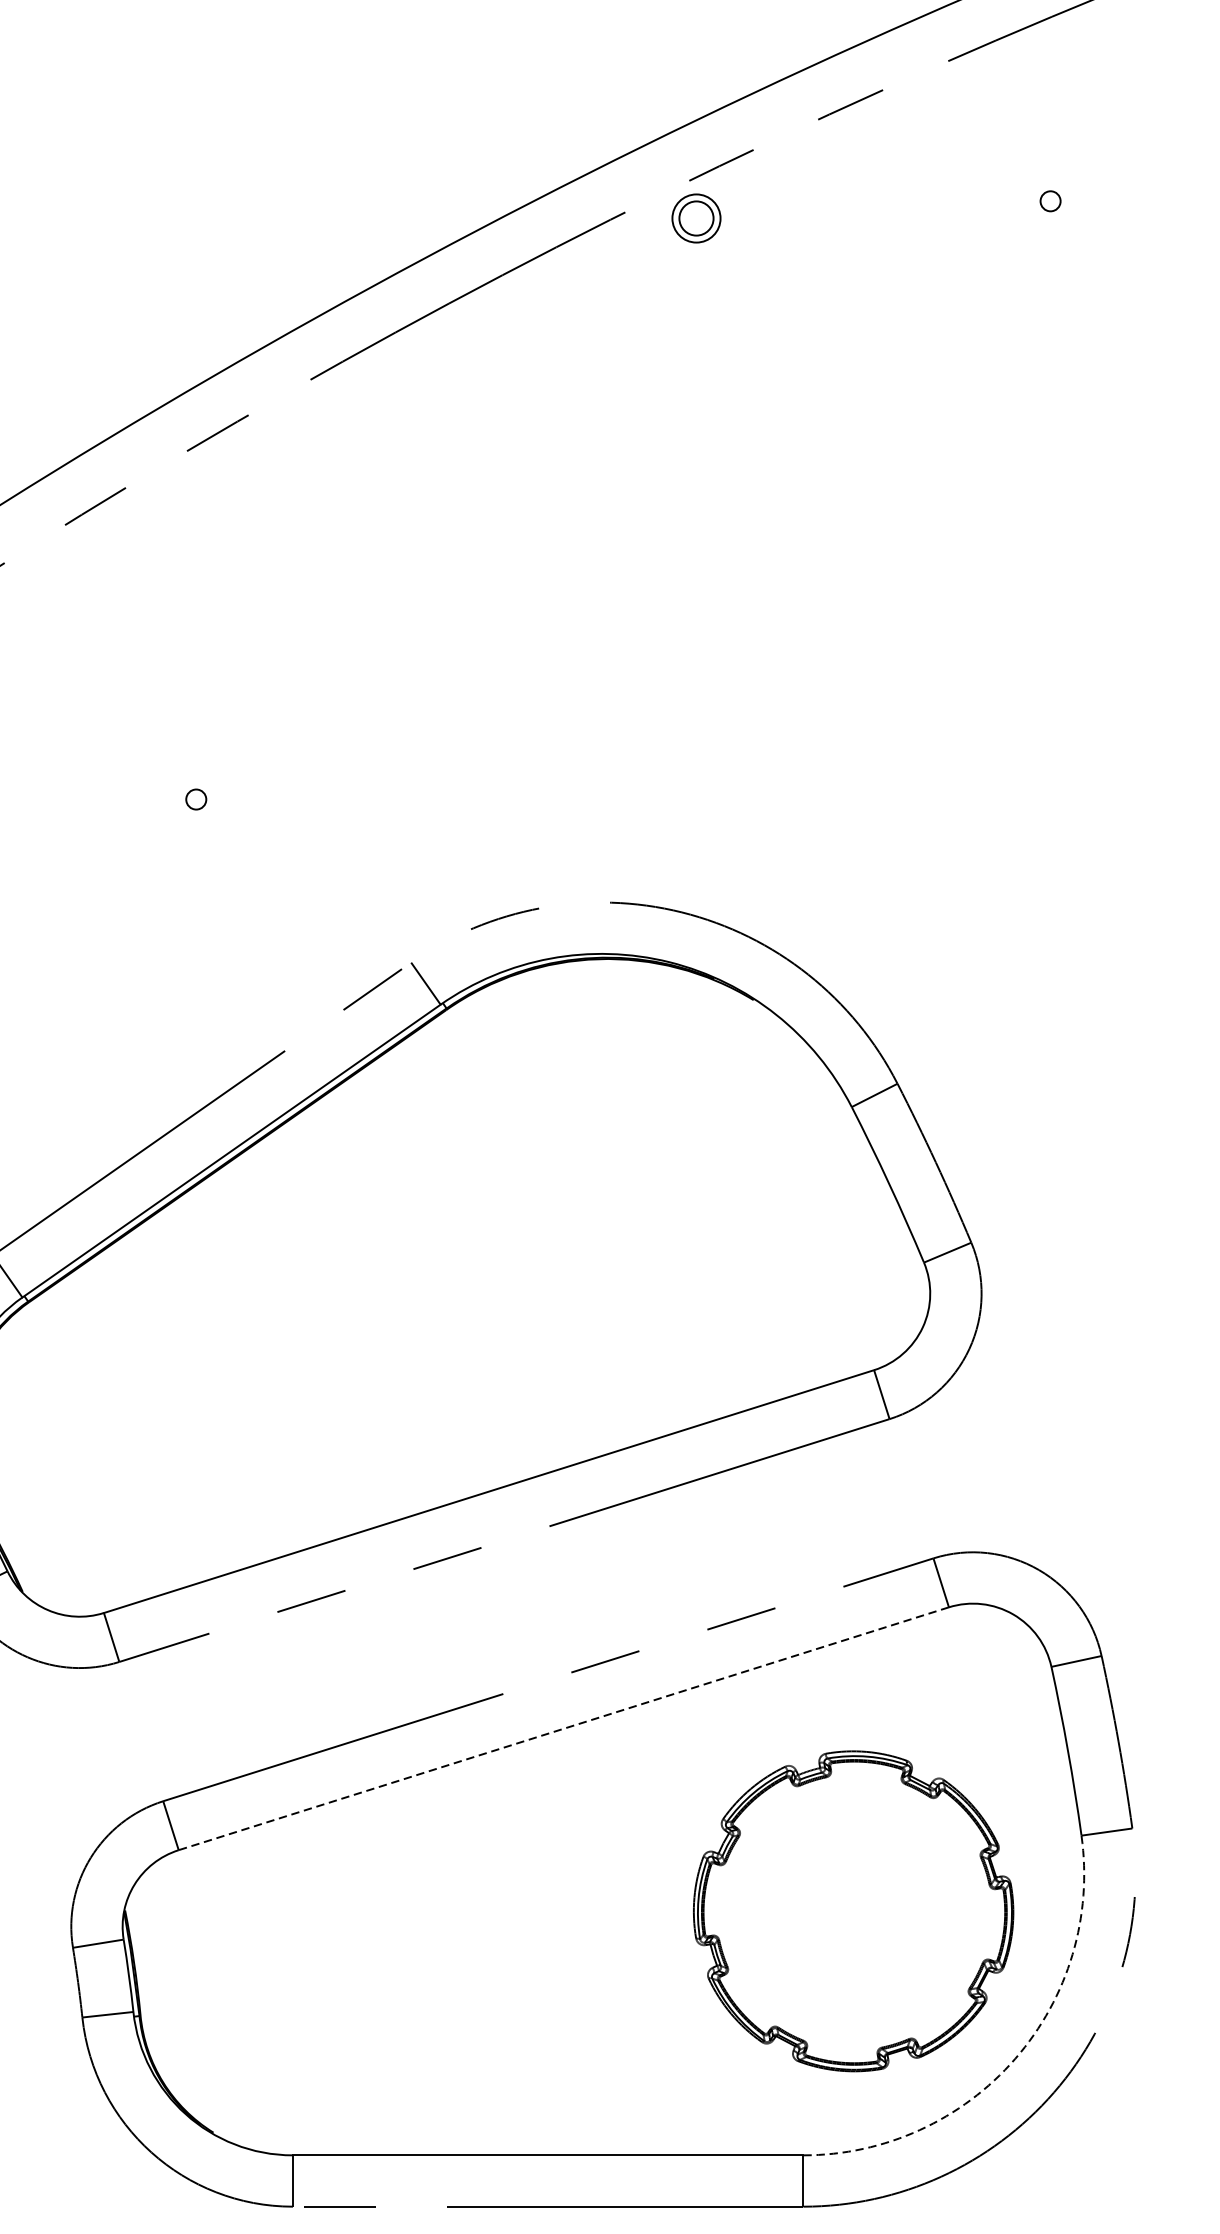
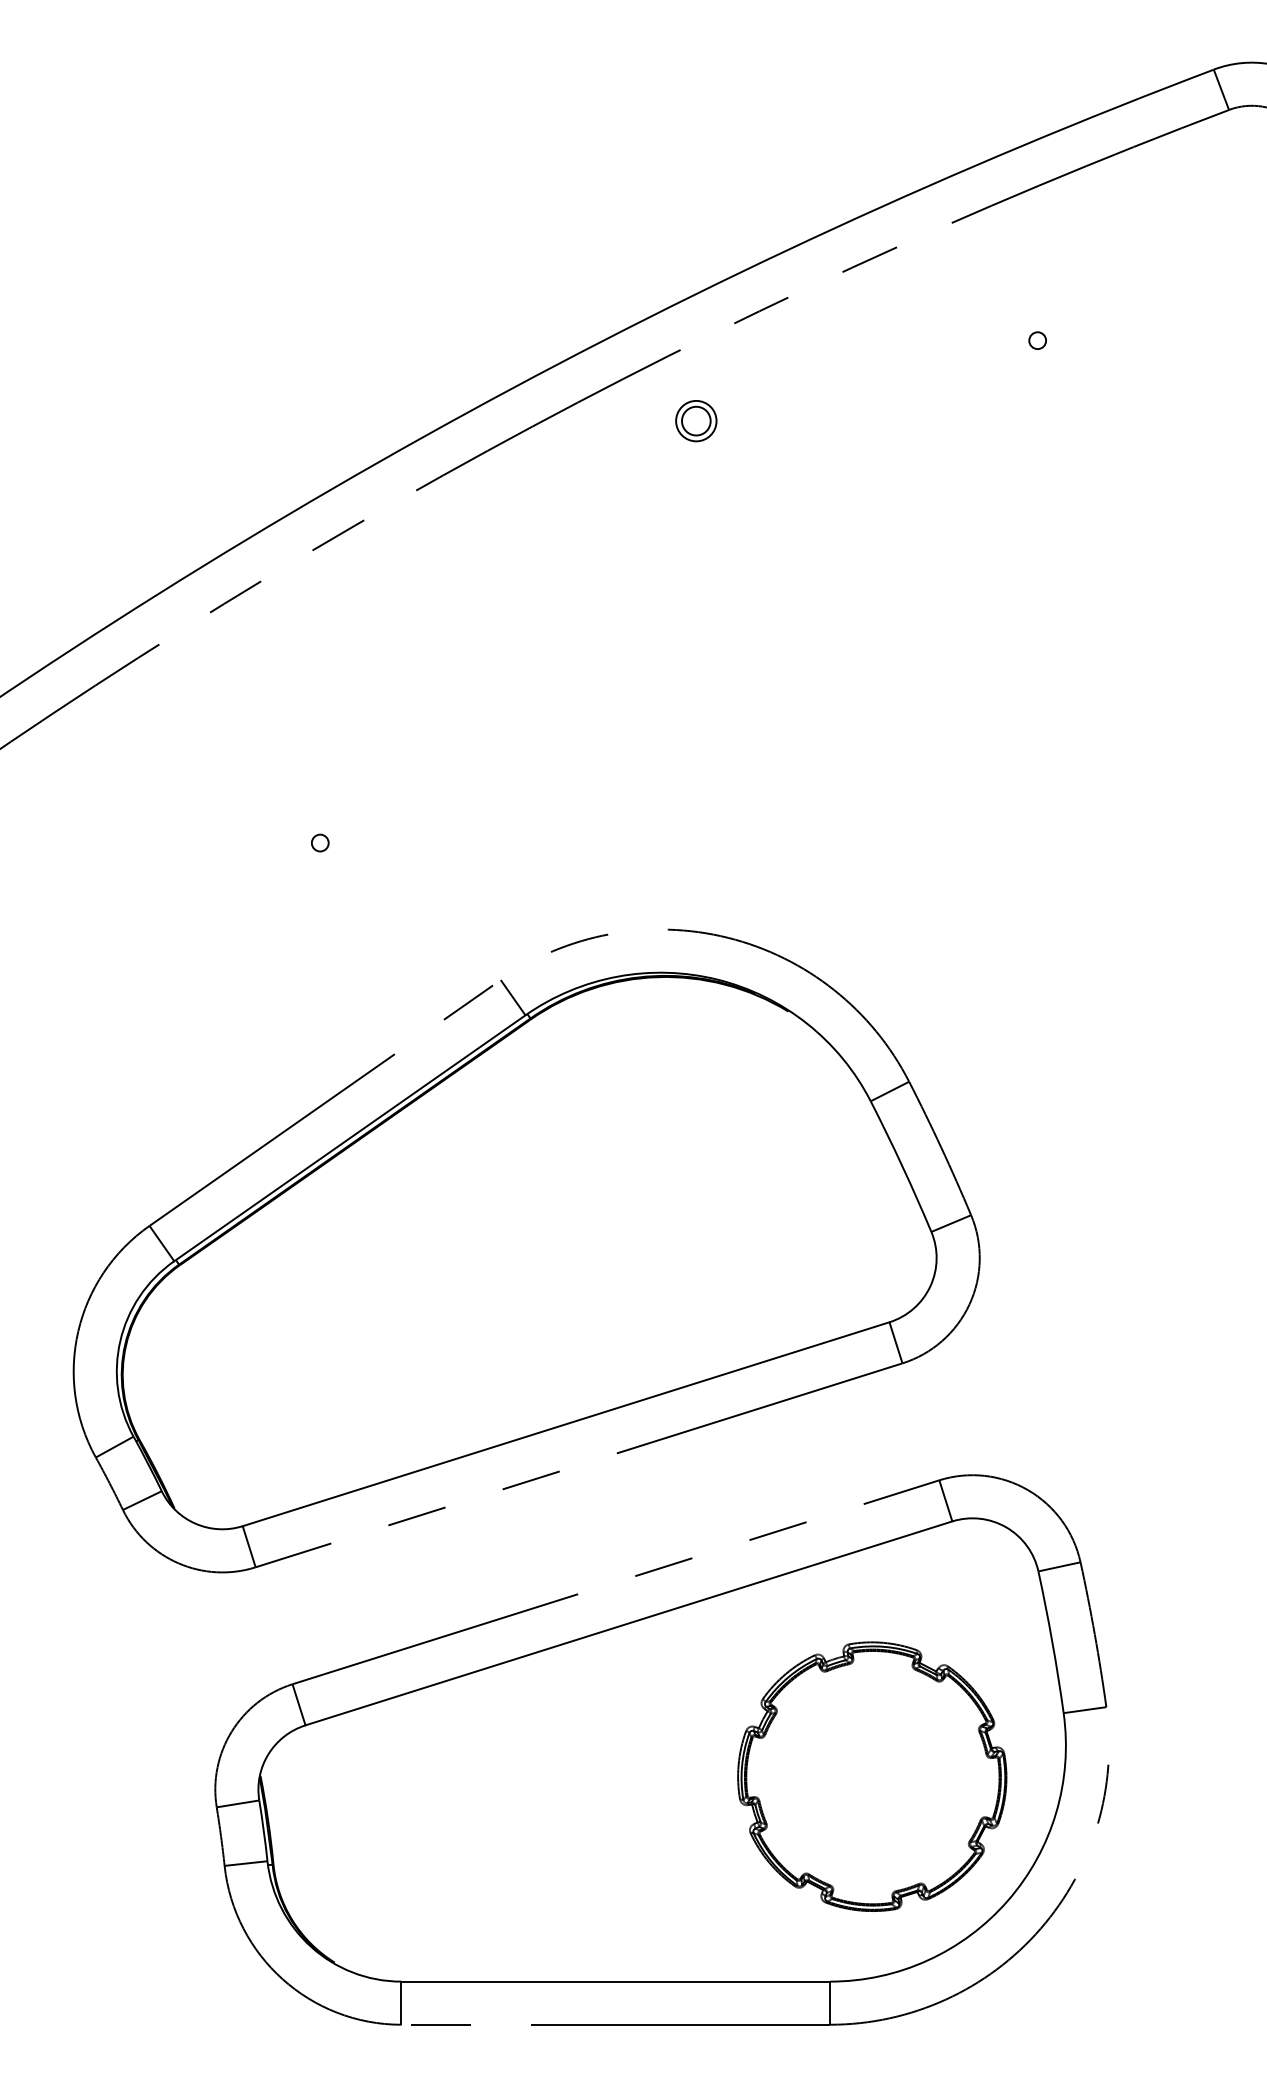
part: (696, 218) -> (696, 421), moved
line: (563, 1728) -> (628, 1623), dashed -> solid
arc: (1015, 2058) -> (1008, 1900), dashed -> solid

